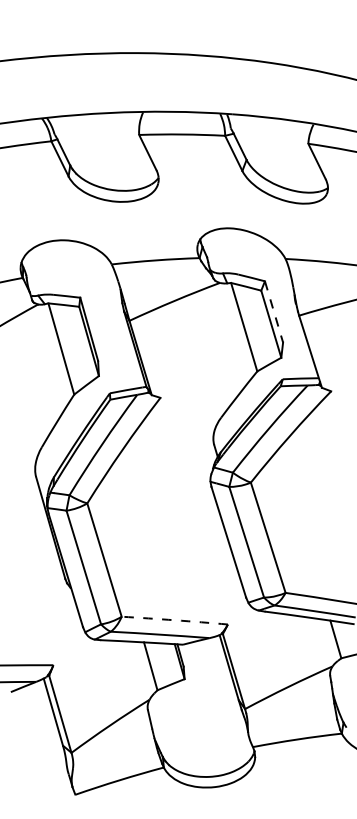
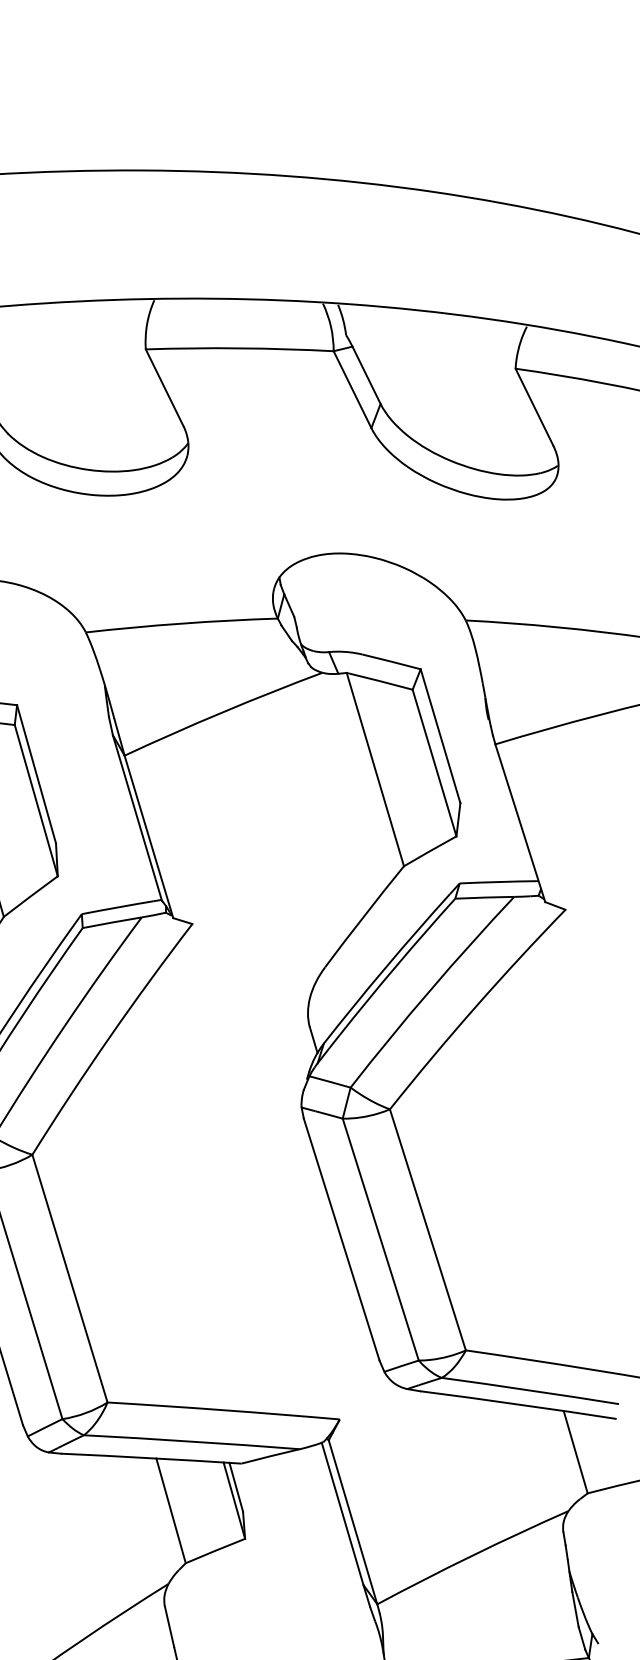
line: (274, 311) -> (441, 735), dashed -> solid
arc: (174, 620) -> (222, 1410), dashed -> solid

